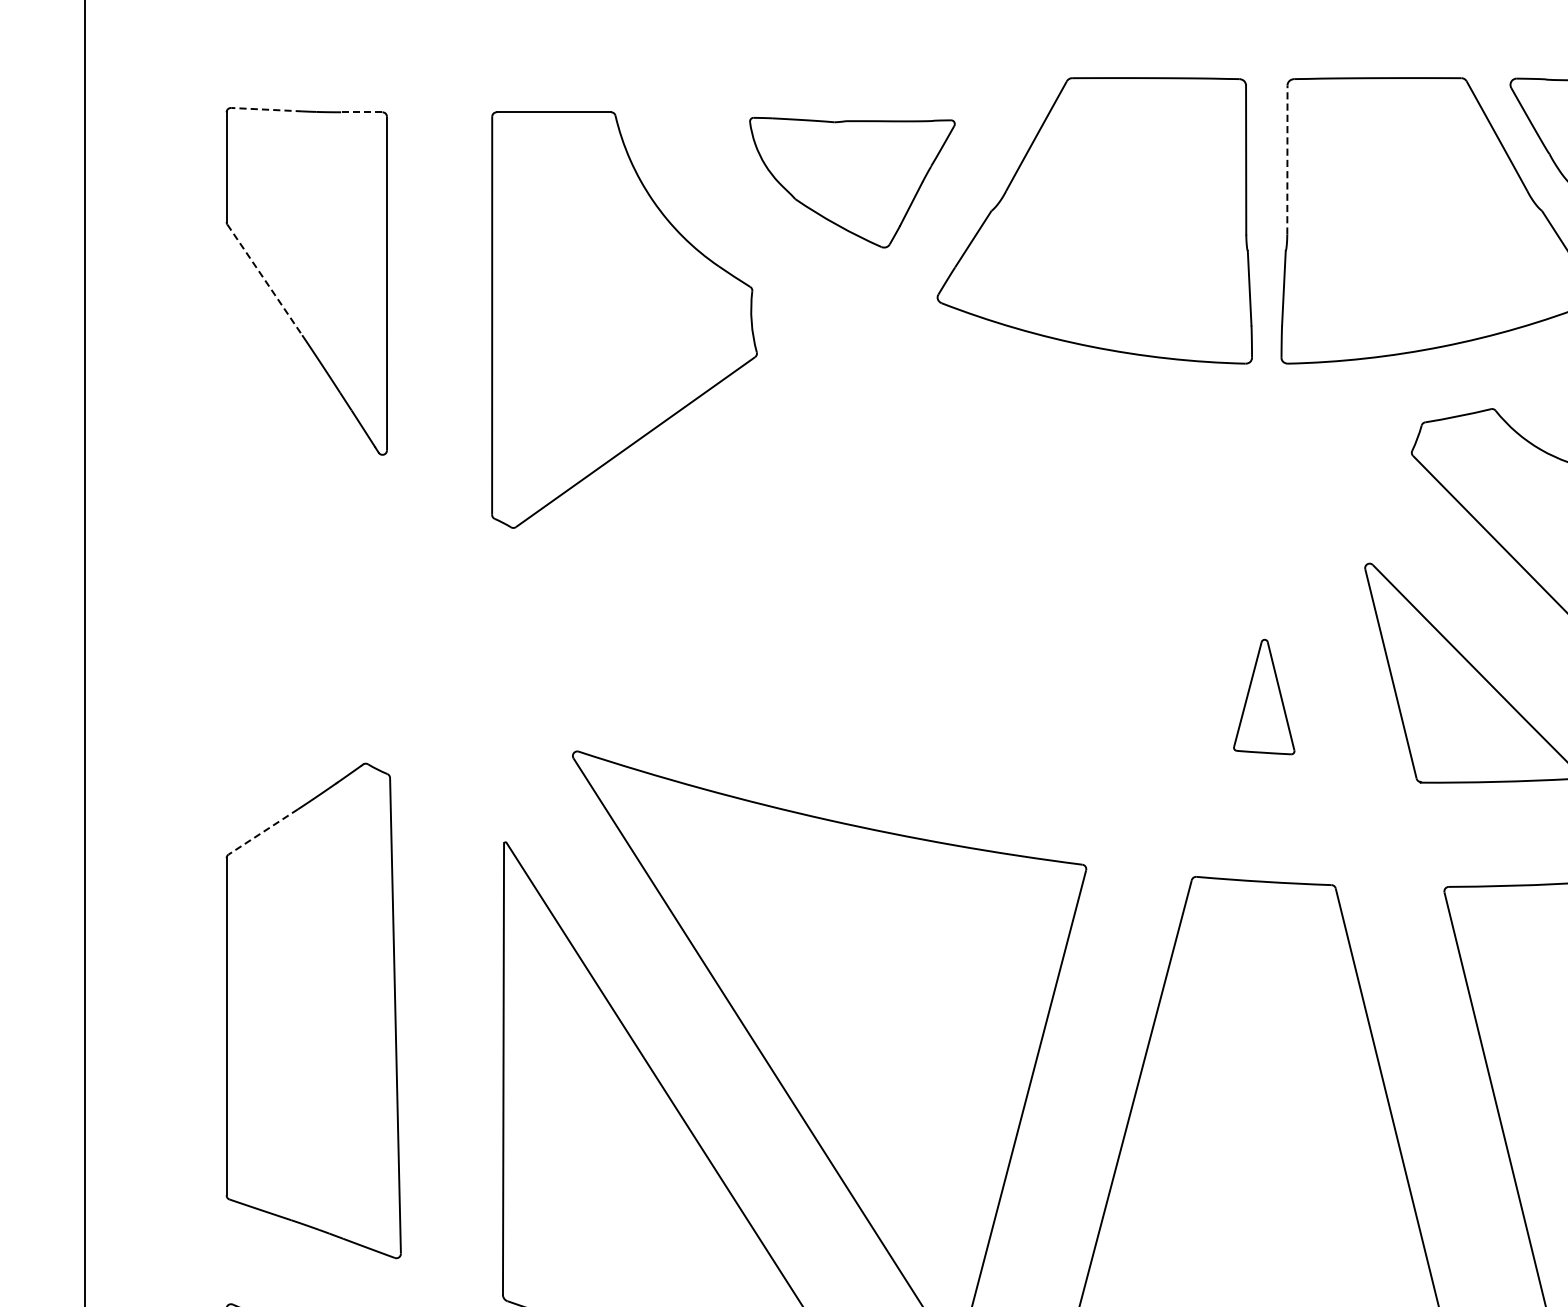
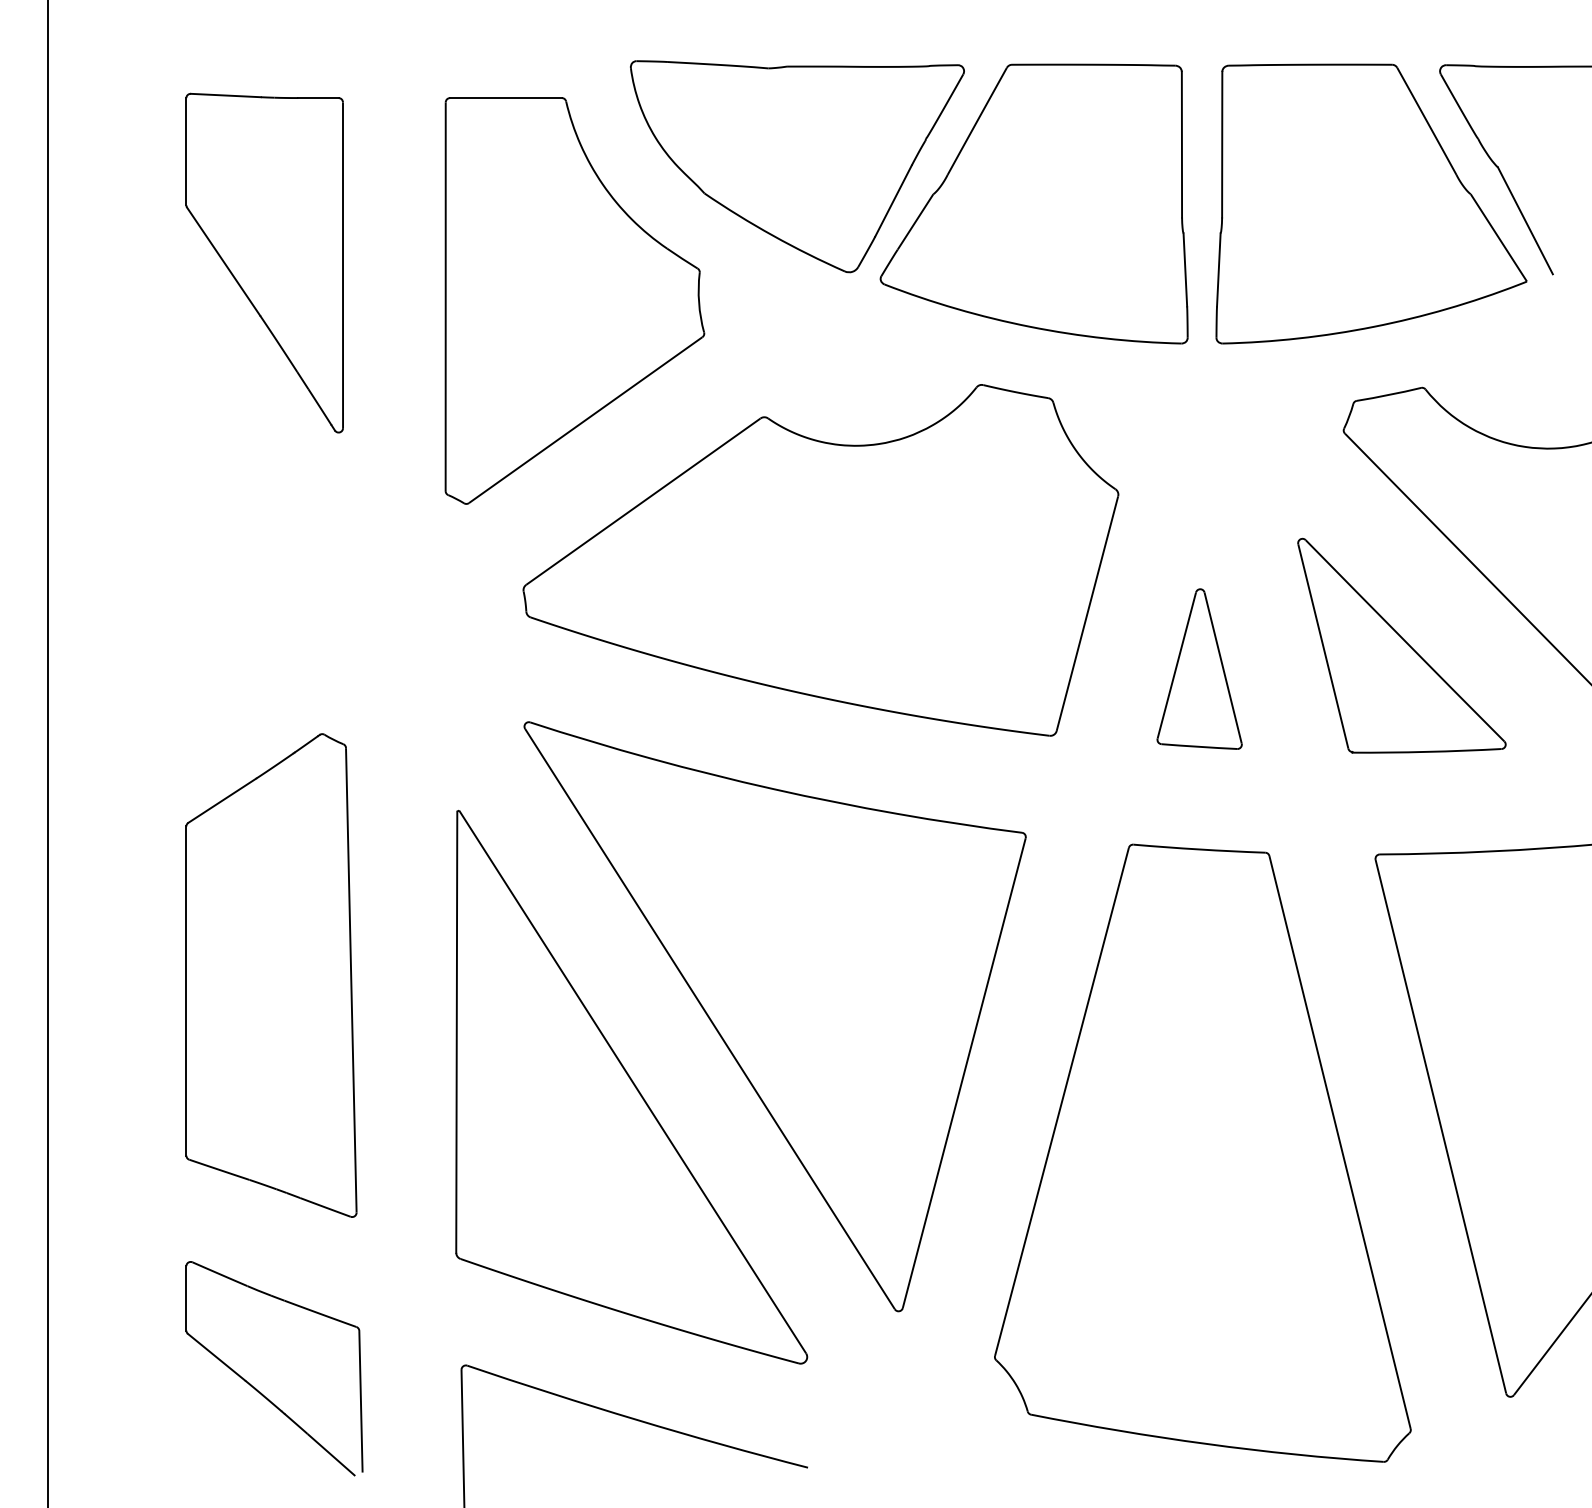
line: (266, 109) -> (225, 95), dashed -> solid
line: (360, 112) -> (317, 98), dashed -> solid
line: (1287, 159) -> (1222, 144), dashed -> solid
part: (852, 182) -> (797, 166), size x1.67
line: (264, 280) -> (223, 262), dashed -> solid
part: (876, 585) -> (820, 560), added
part: (1264, 696) -> (1199, 668), size x1.43
line: (262, 832) -> (221, 801), dashed -> solid

